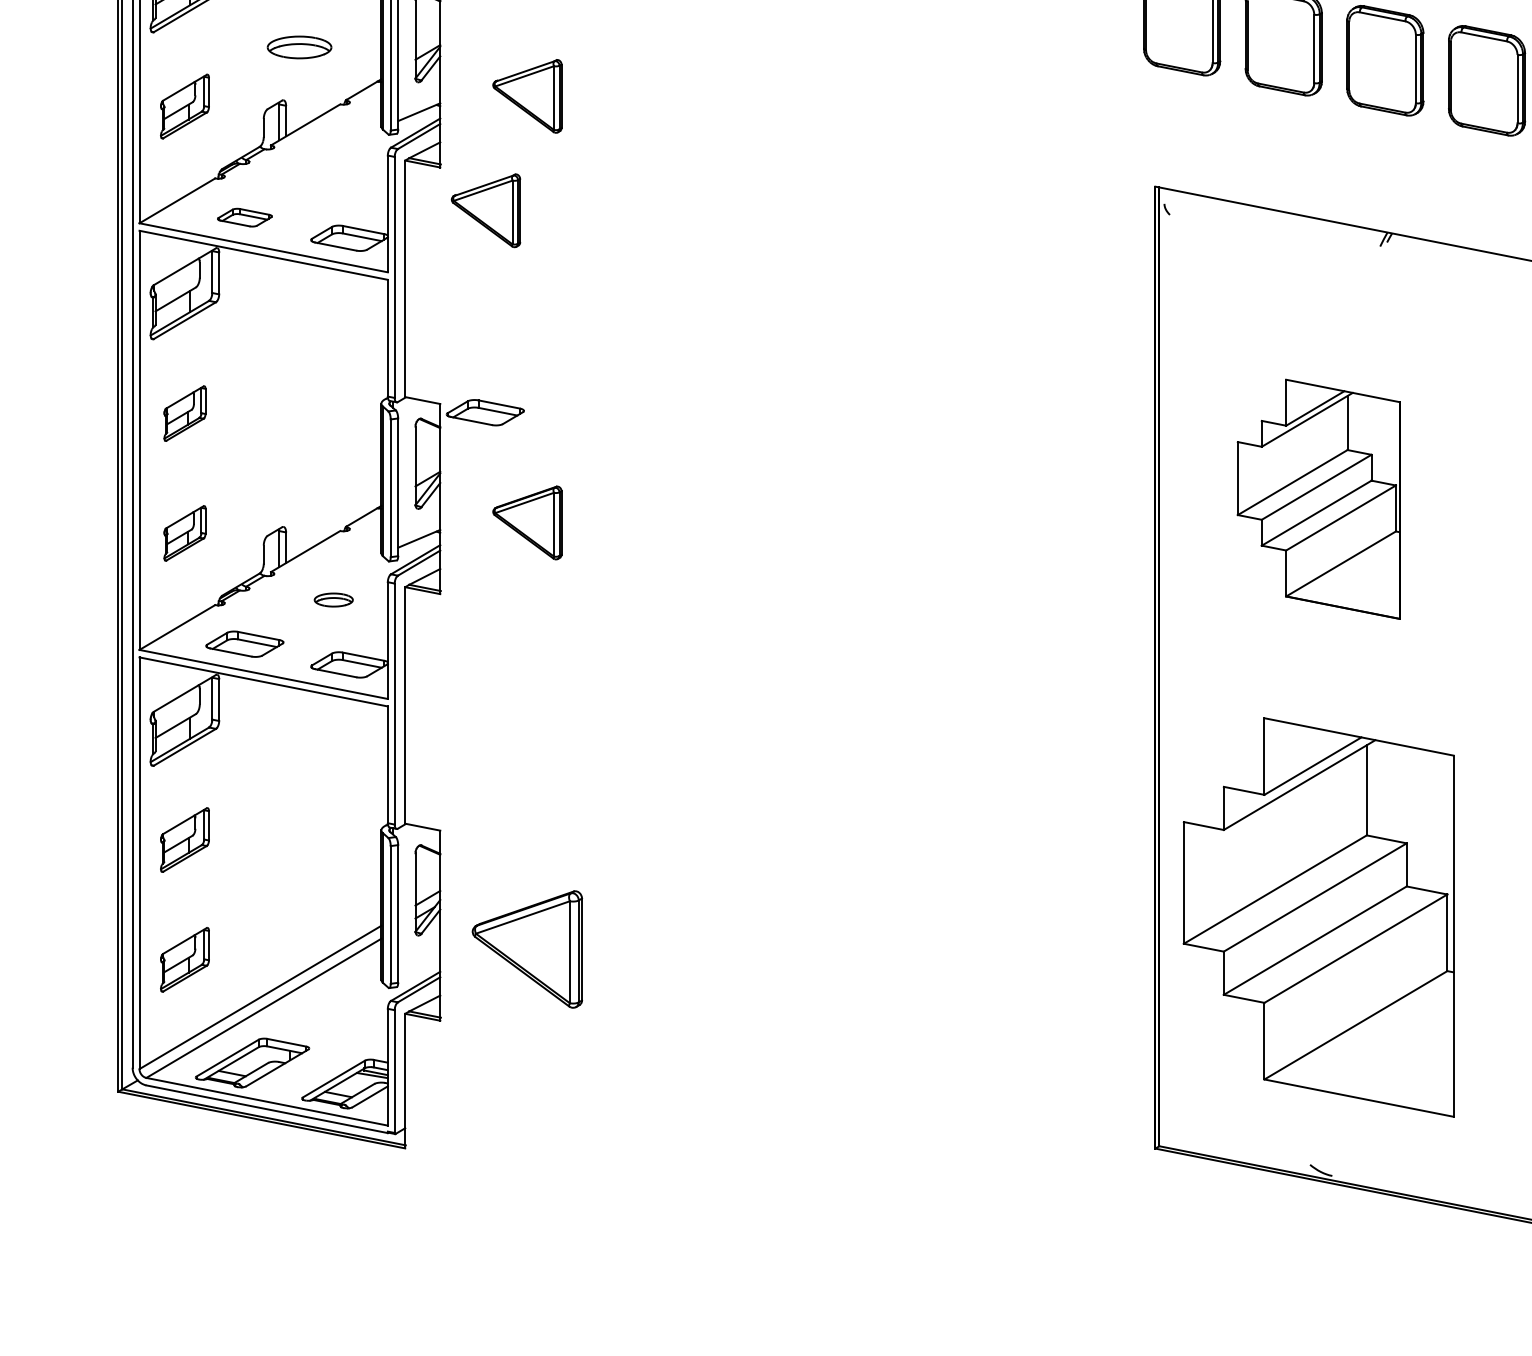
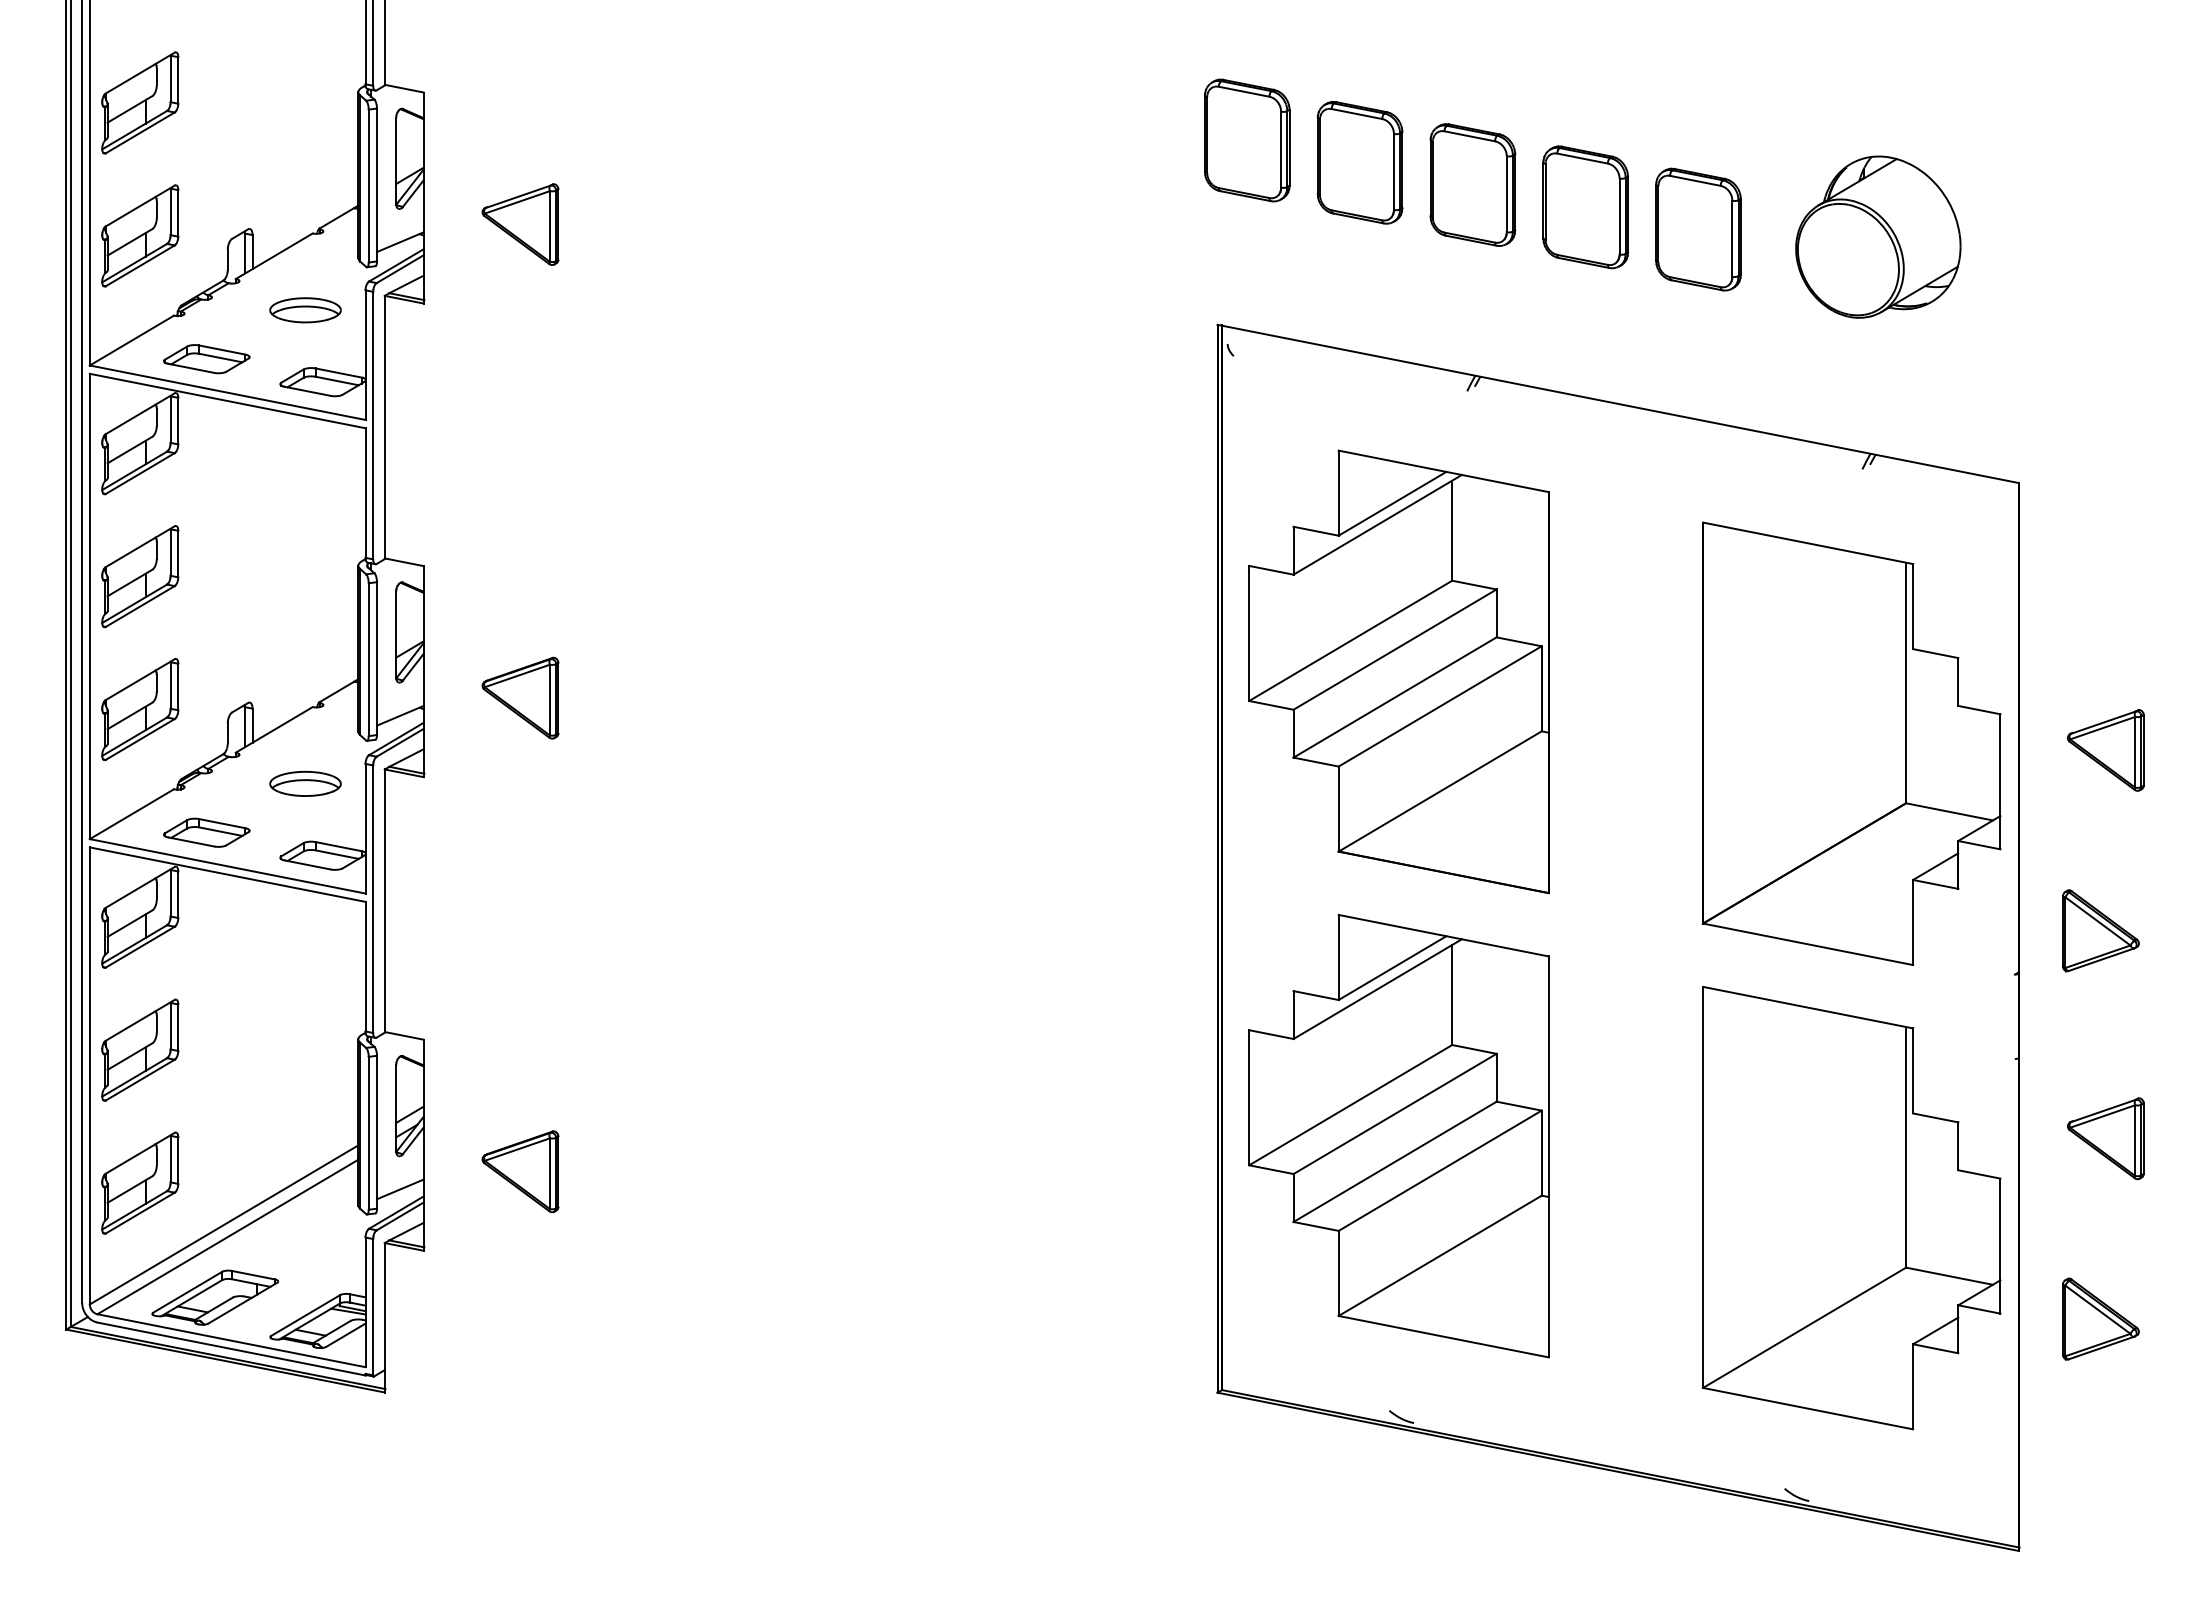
part: (299, 47) -> (305, 310), moved
part: (185, 106) -> (140, 235), size x1.43
part: (486, 210) -> (474, 351), removed
part: (244, 217) -> (206, 359), size x1.43
part: (485, 412) -> (473, 575), removed
part: (185, 413) -> (140, 576), size x1.67
part: (1318, 498) -> (1398, 671), size x1.67
part: (185, 533) -> (140, 709), size x1.67
part: (333, 599) -> (305, 783), size x1.67
part: (185, 839) -> (140, 1049), size x1.43
part: (527, 949) -> (520, 1171), size x0.62
part: (185, 959) -> (140, 1182), size x1.43
line: (418, 965) -> (399, 1189), added

